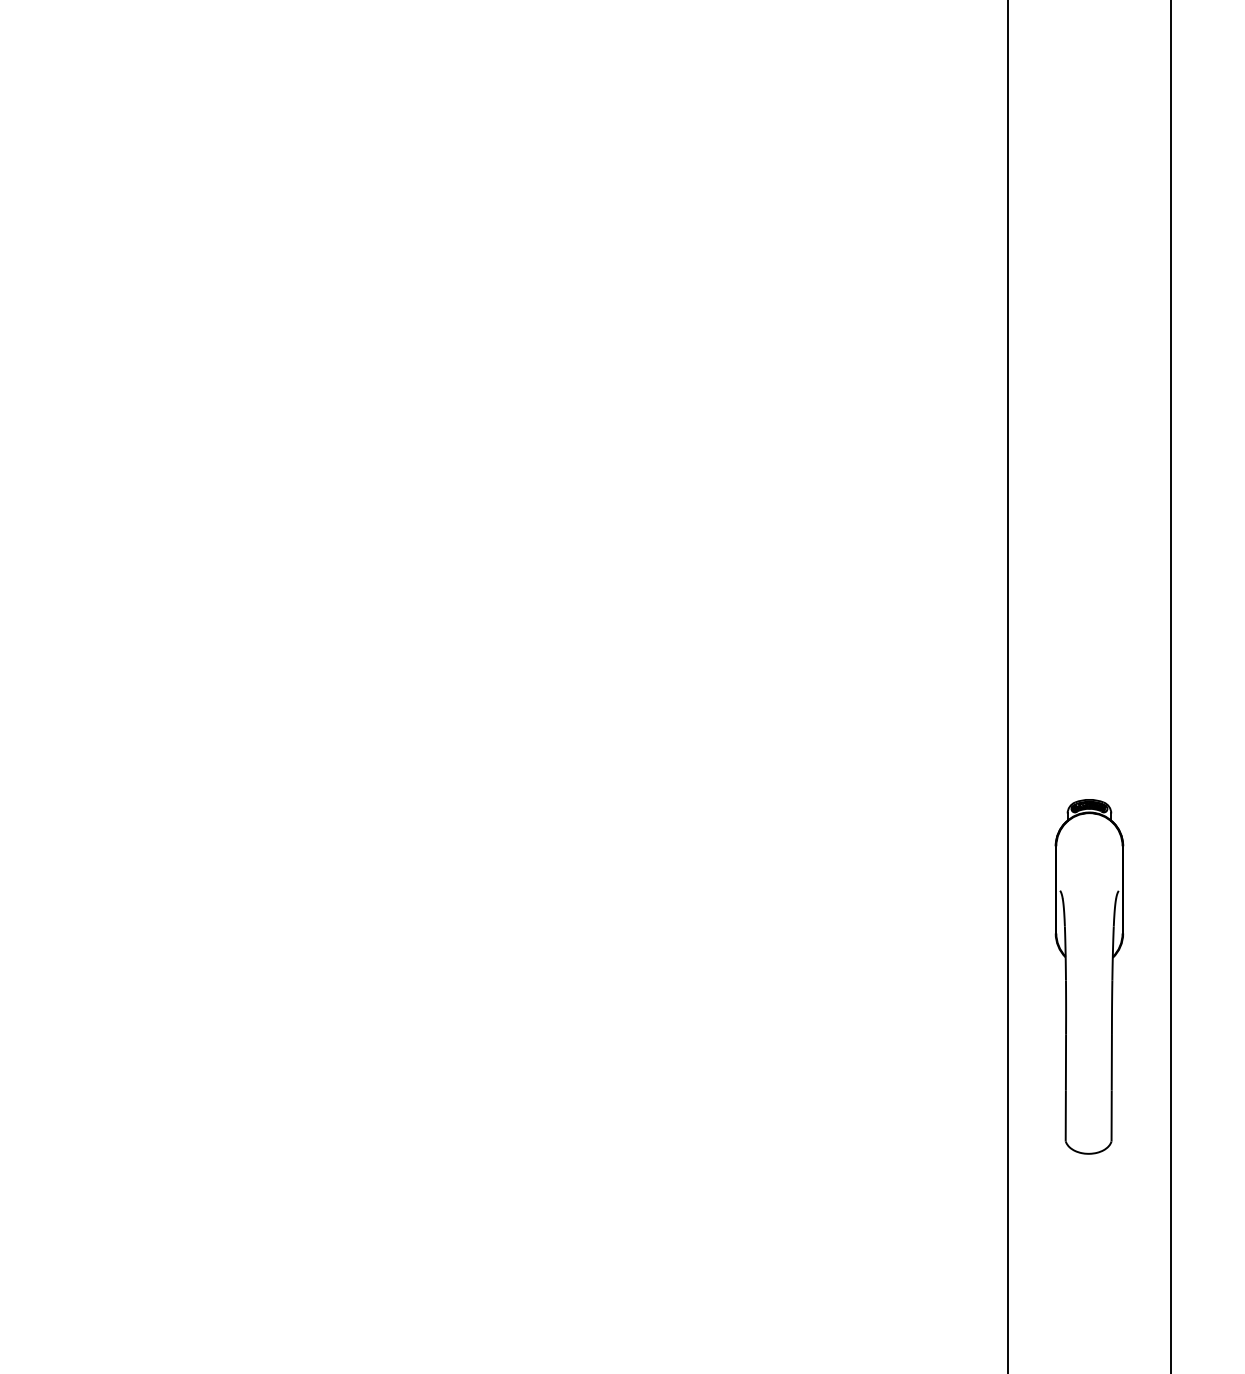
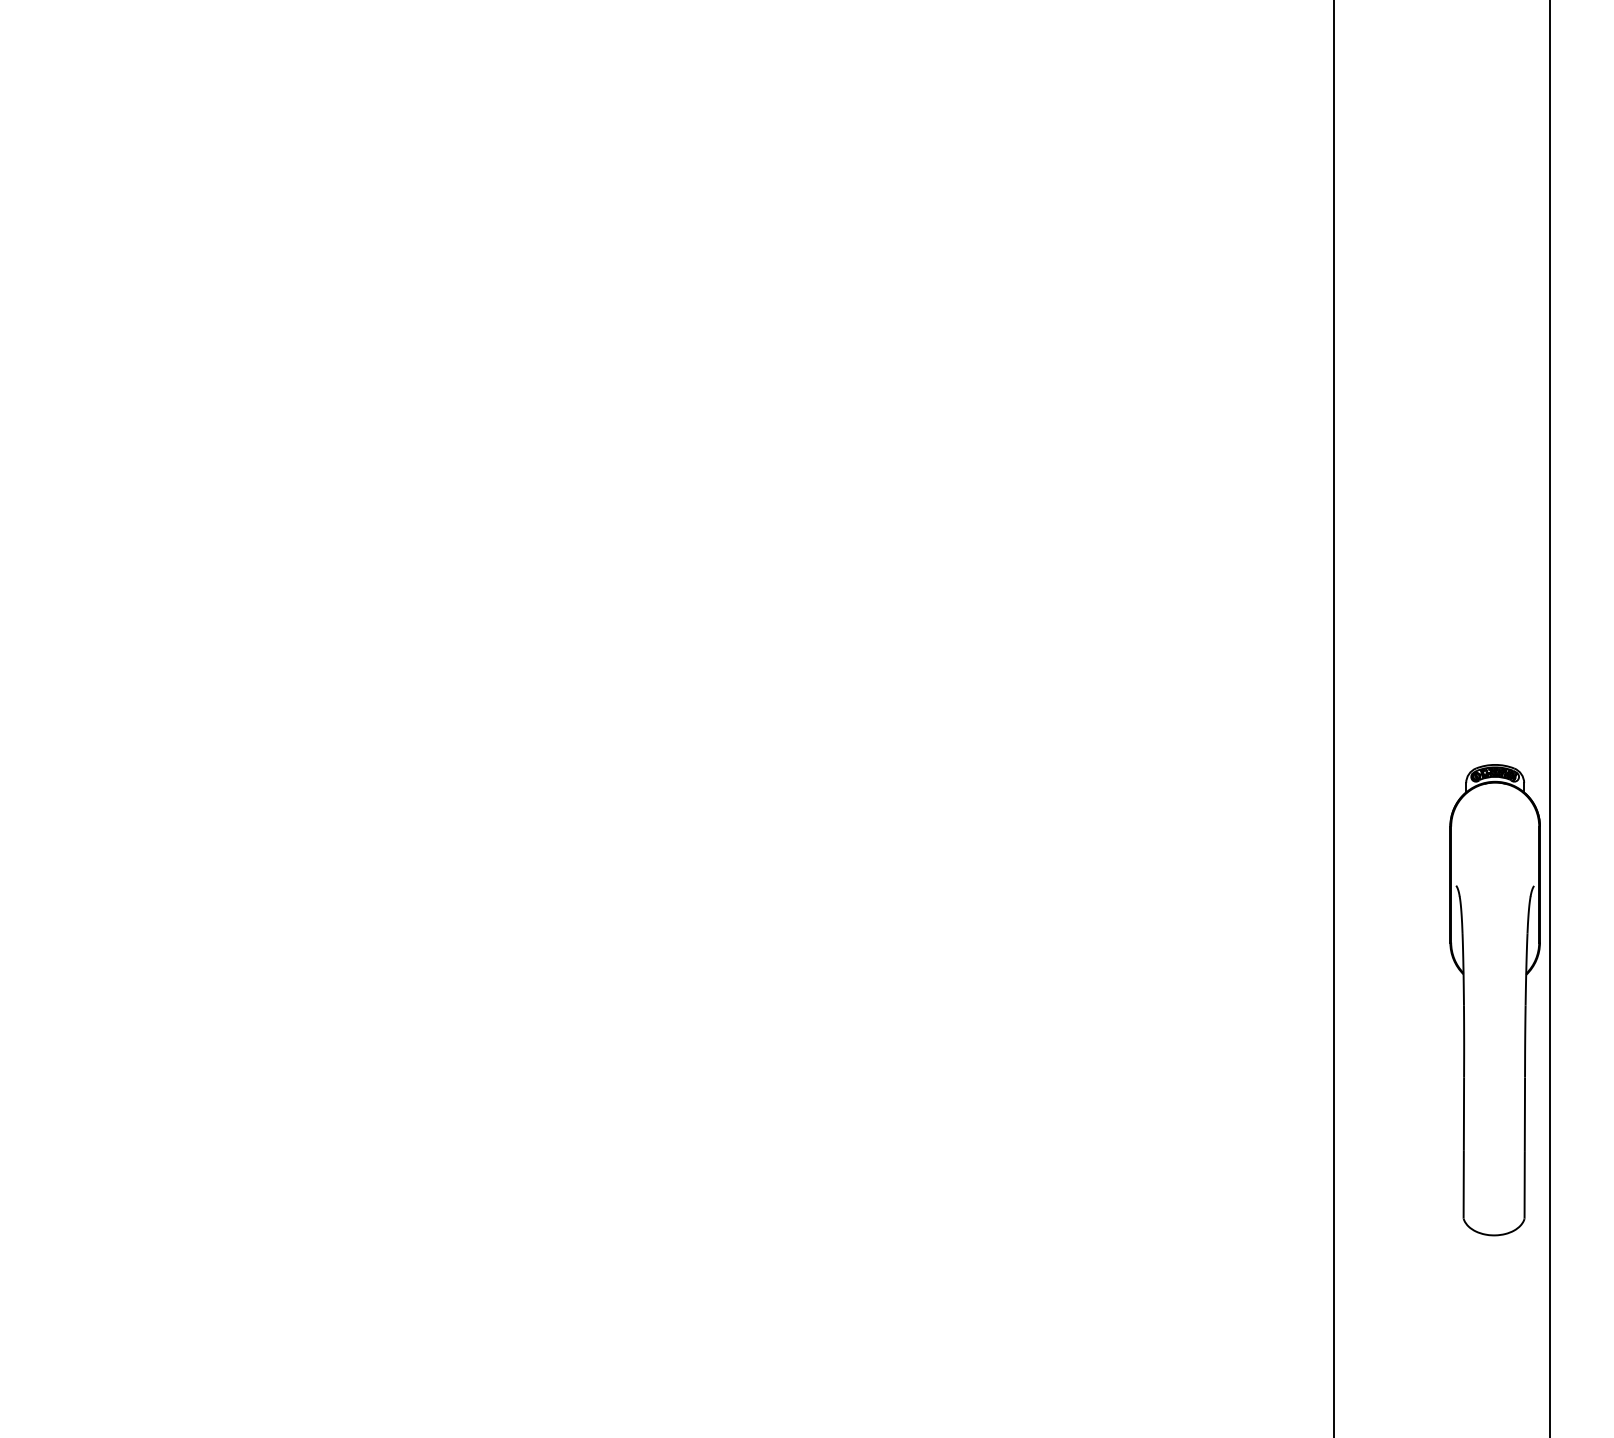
part: (1089, 976) -> (1495, 999), moved

